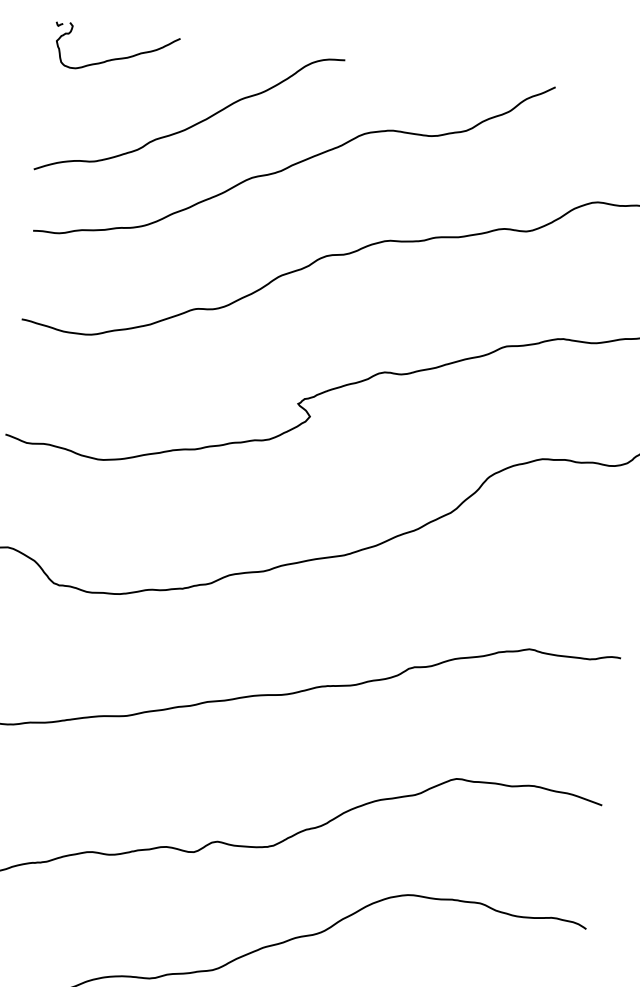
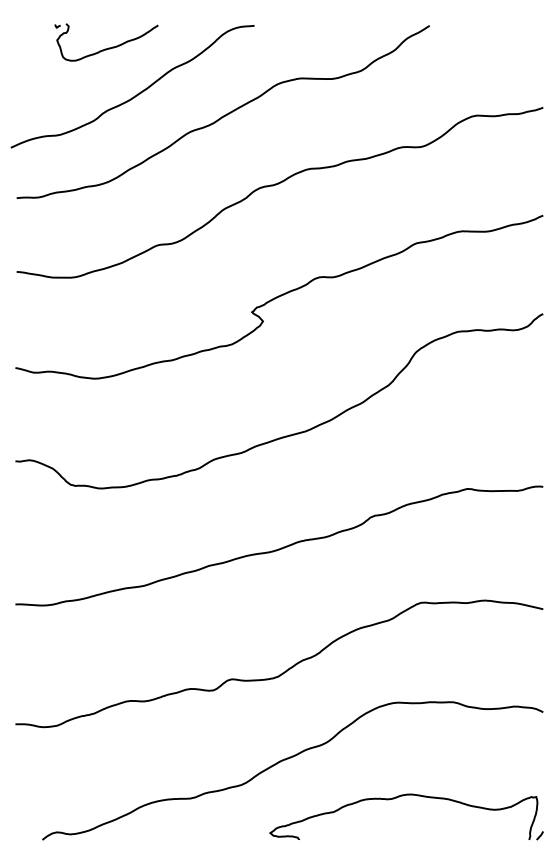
part: (115, 51) -> (106, 42), moved

